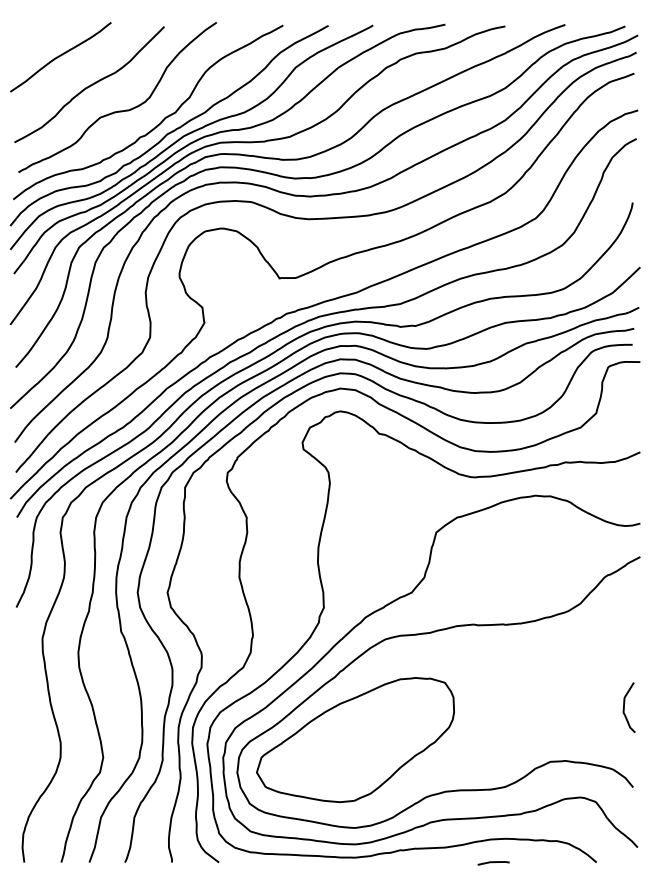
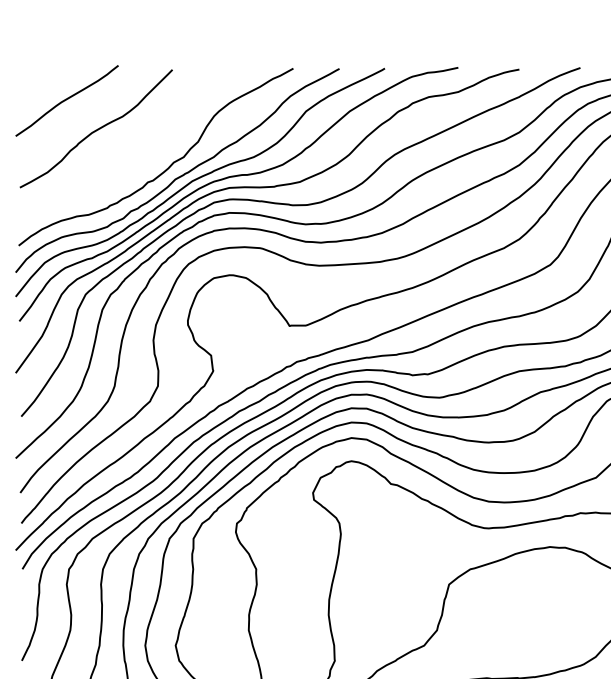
curve: (118, 110) -> (125, 155), removed

